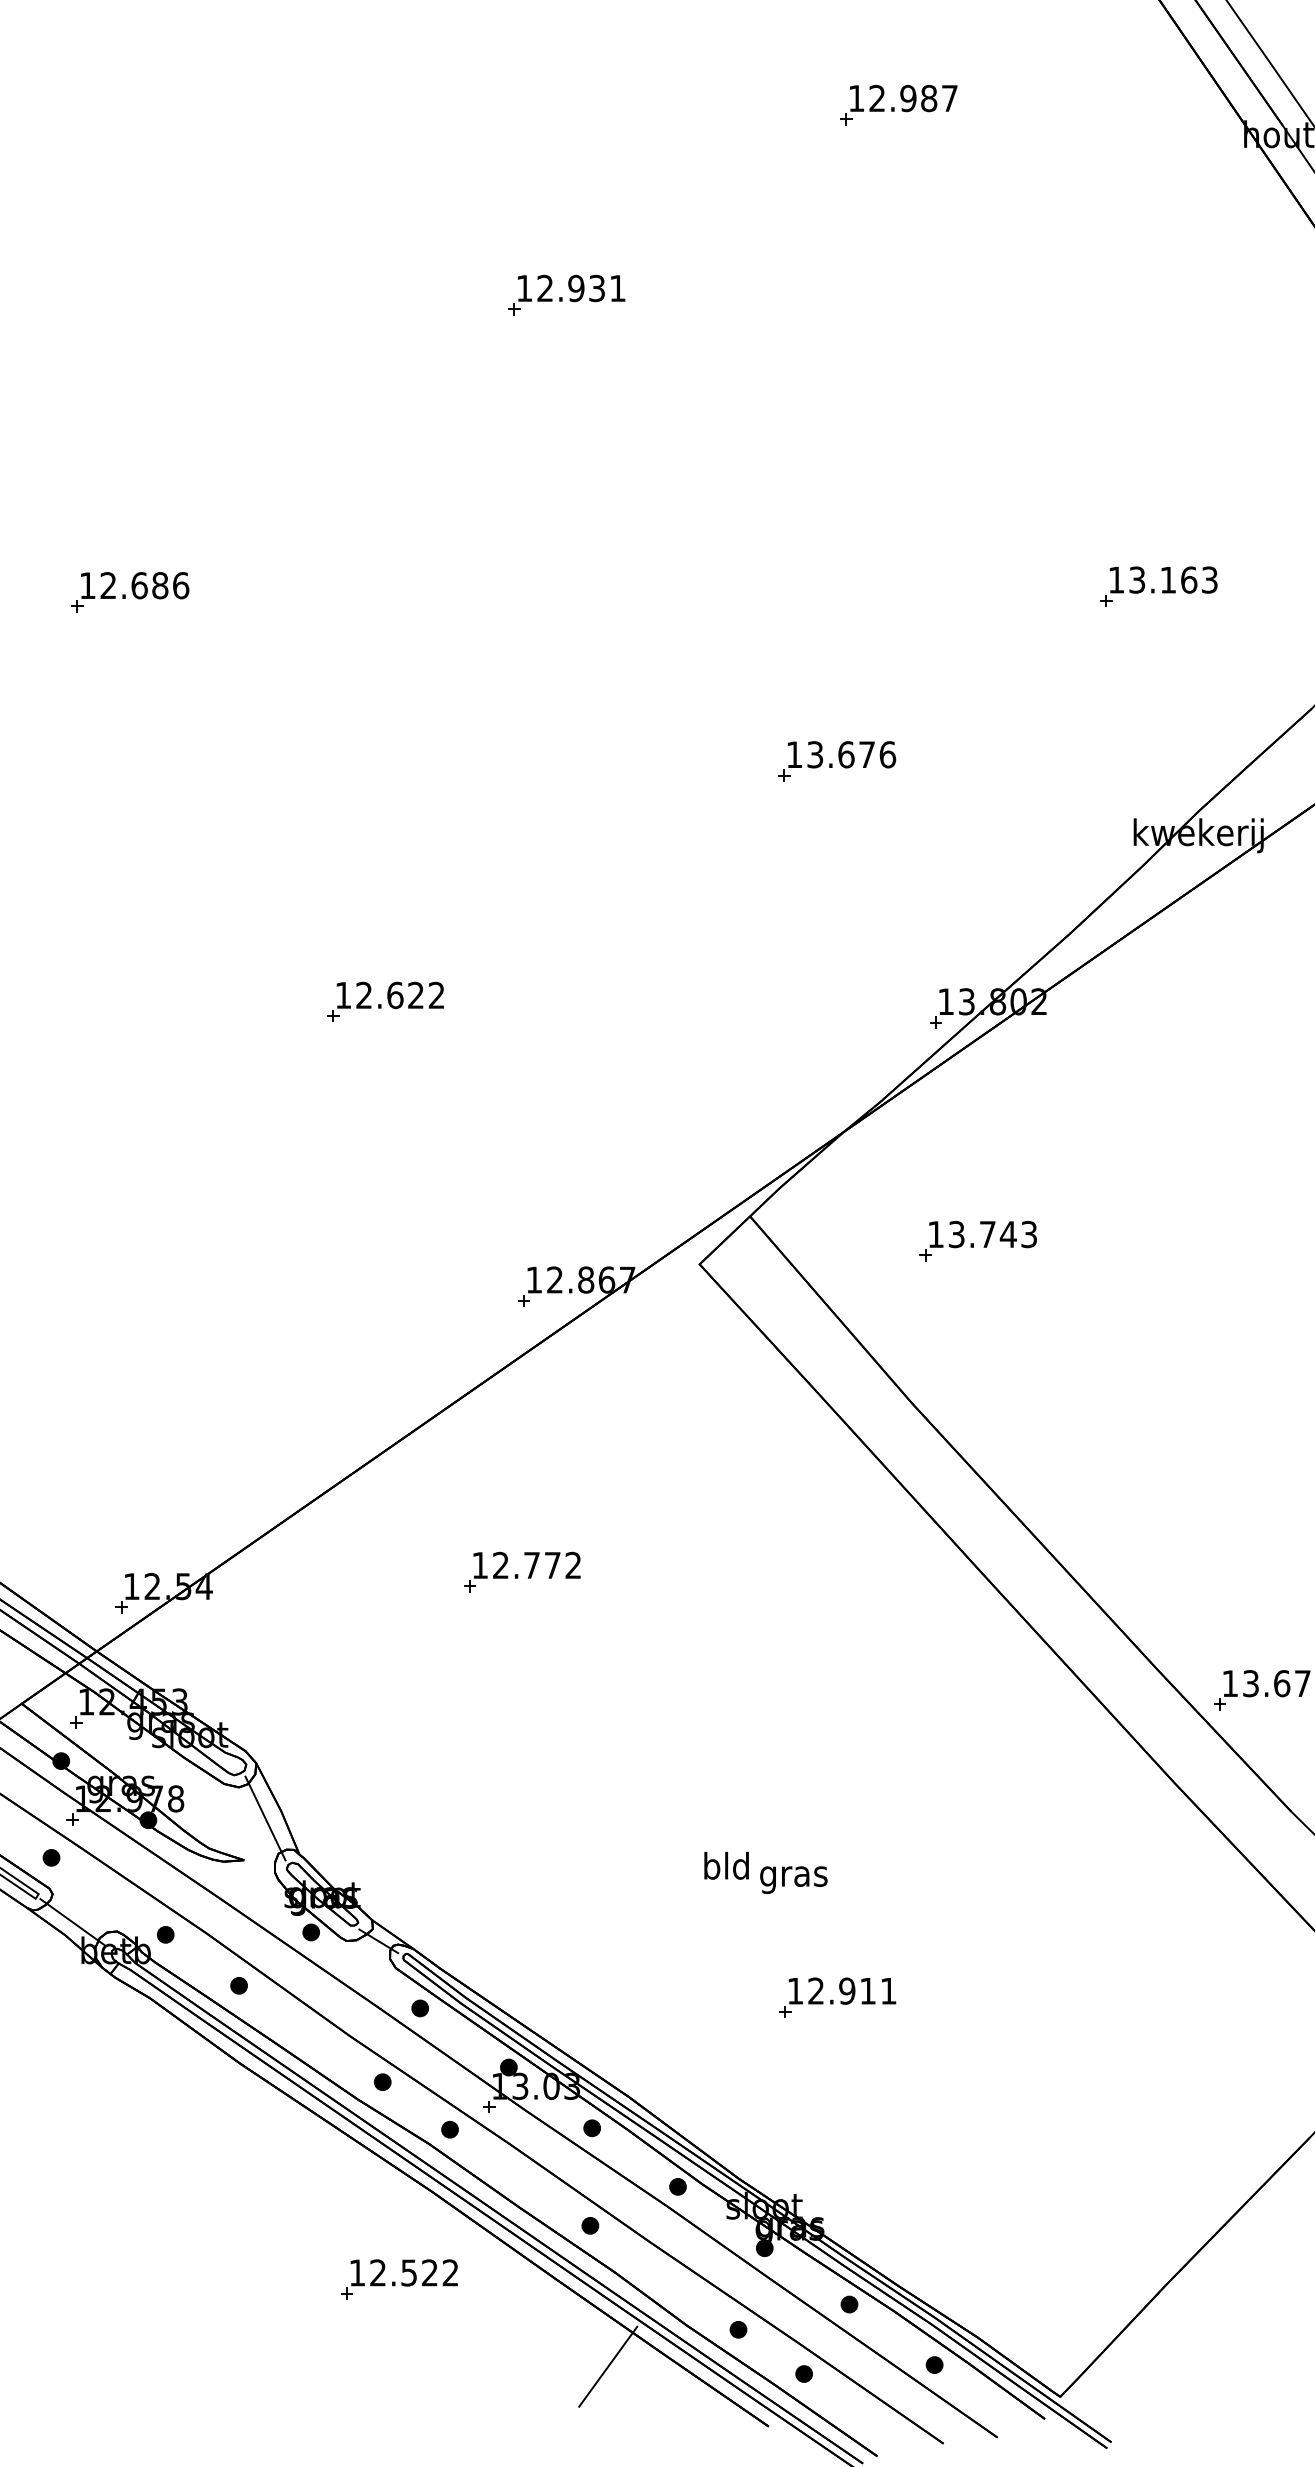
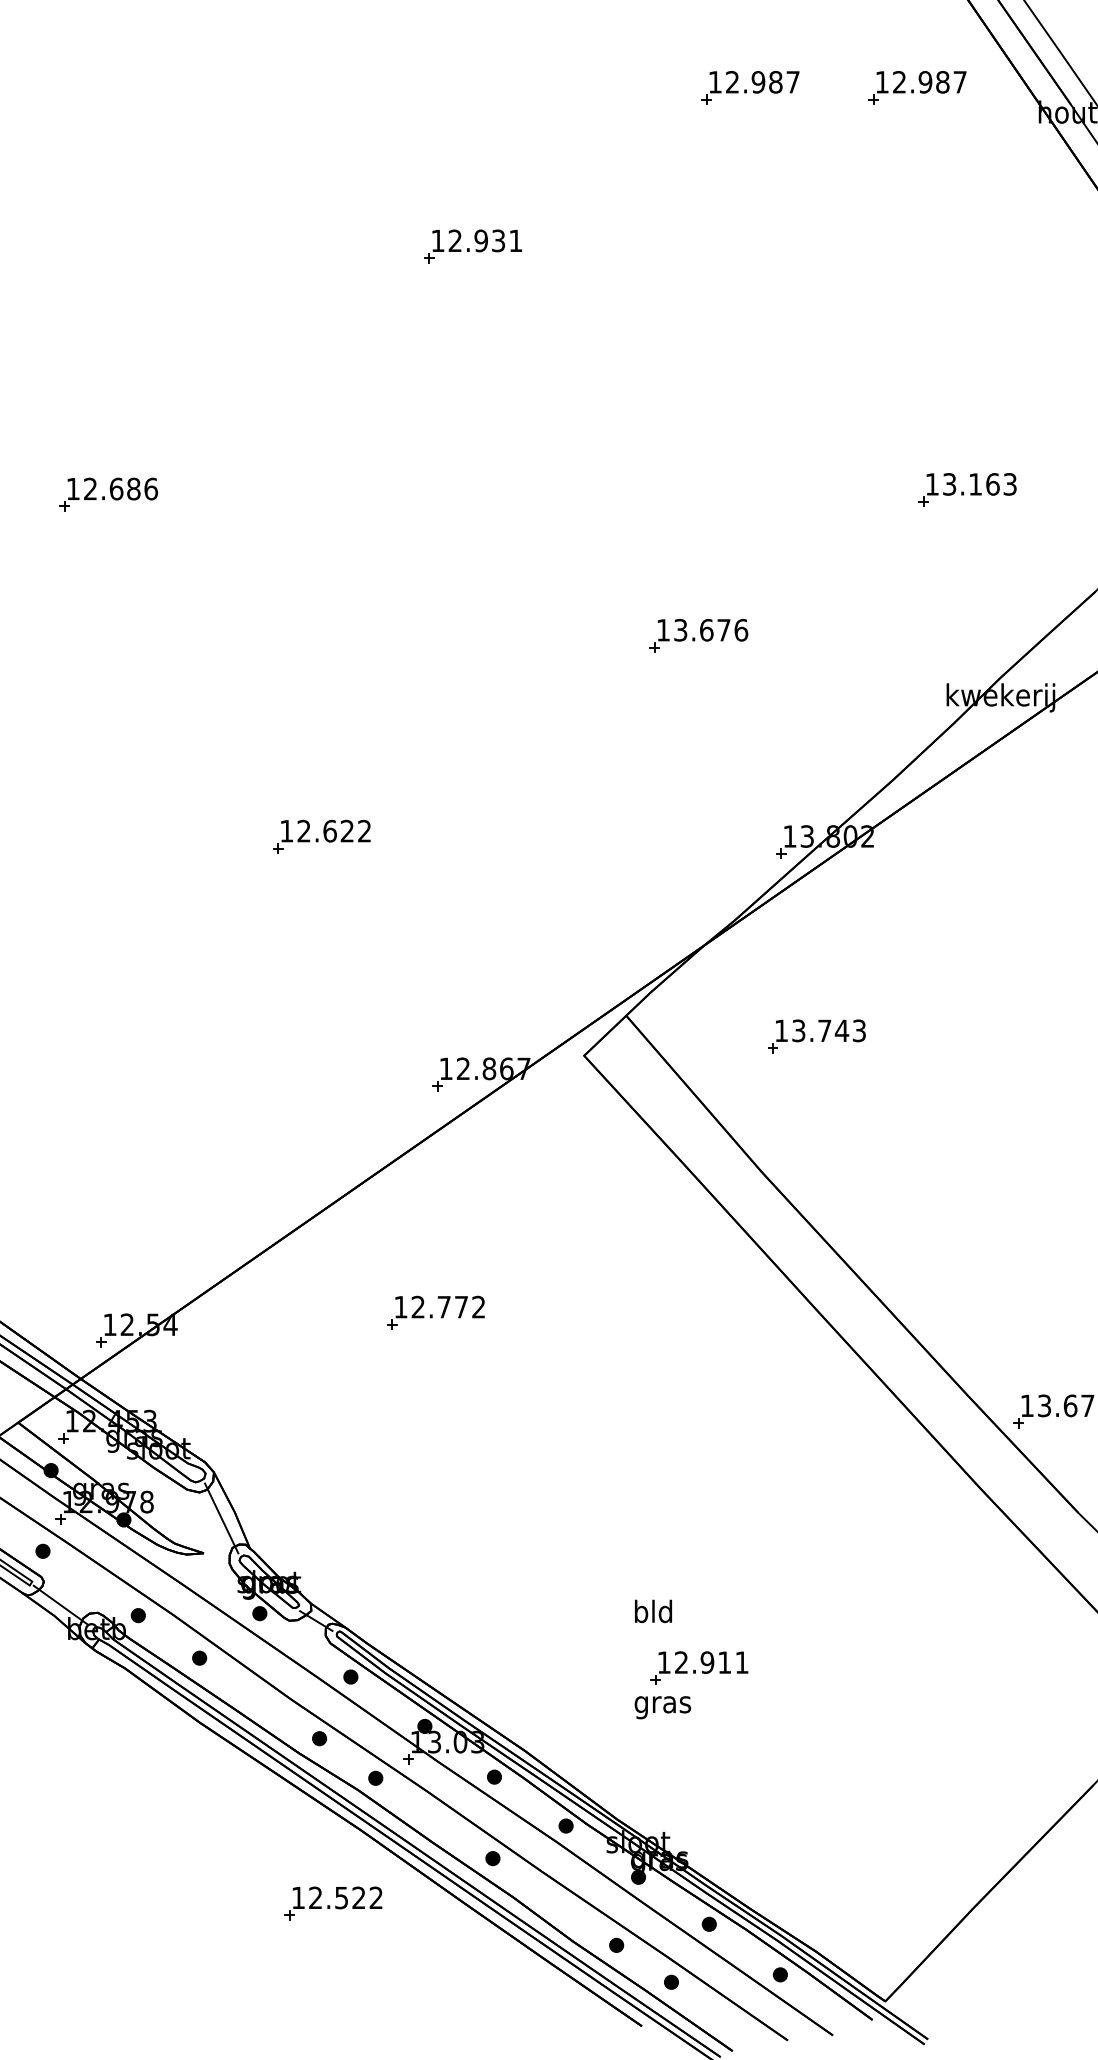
part: (1098, 105) -> (917, 88), added
text: (726, 1865) -> (653, 1611), moved
text: (793, 1879) -> (662, 1707), moved
line: (608, 2366) -> (508, 1976), removed

